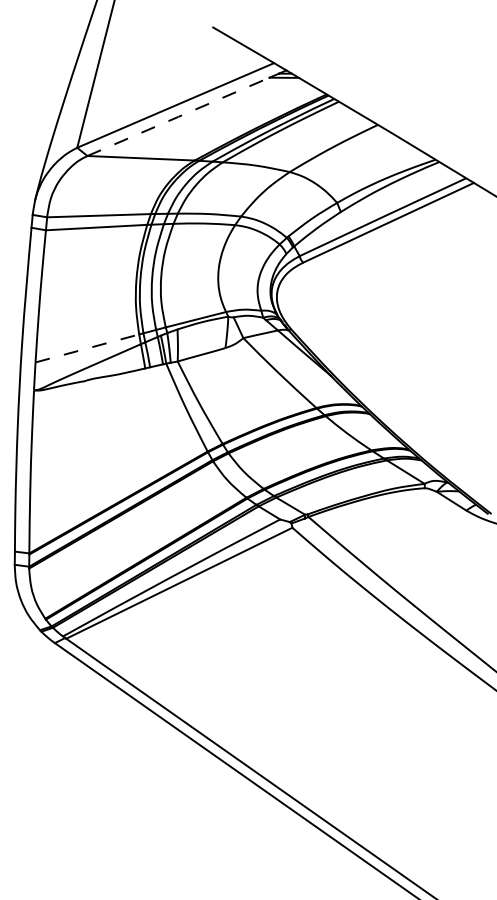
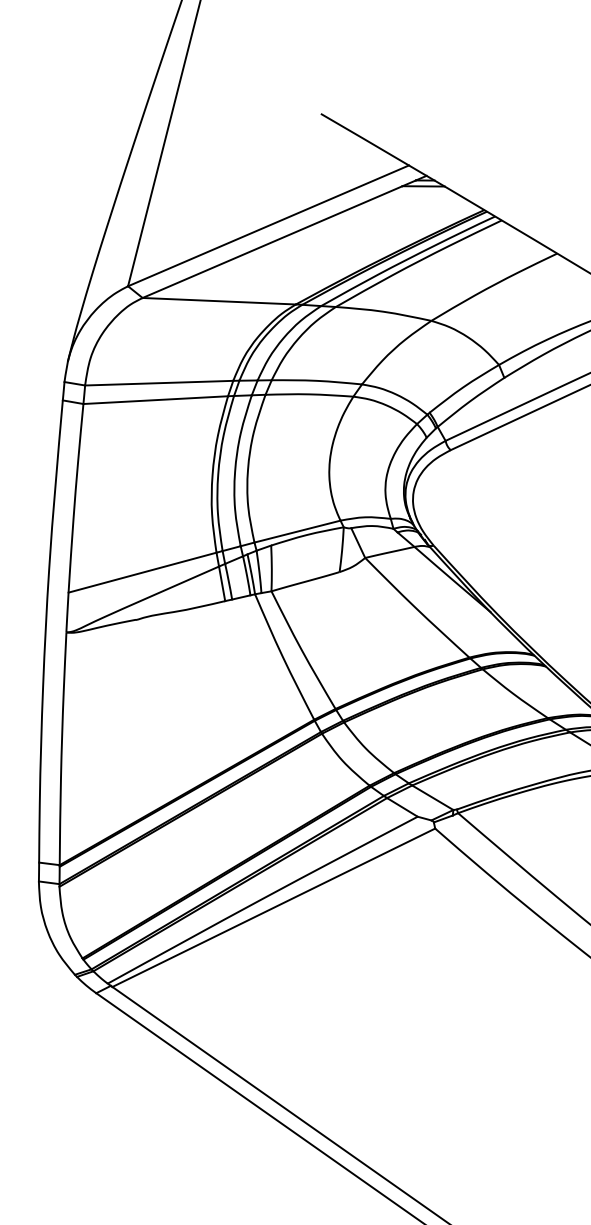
line: (178, 116) -> (272, 241), dashed -> solid
line: (87, 348) -> (142, 572), dashed -> solid

